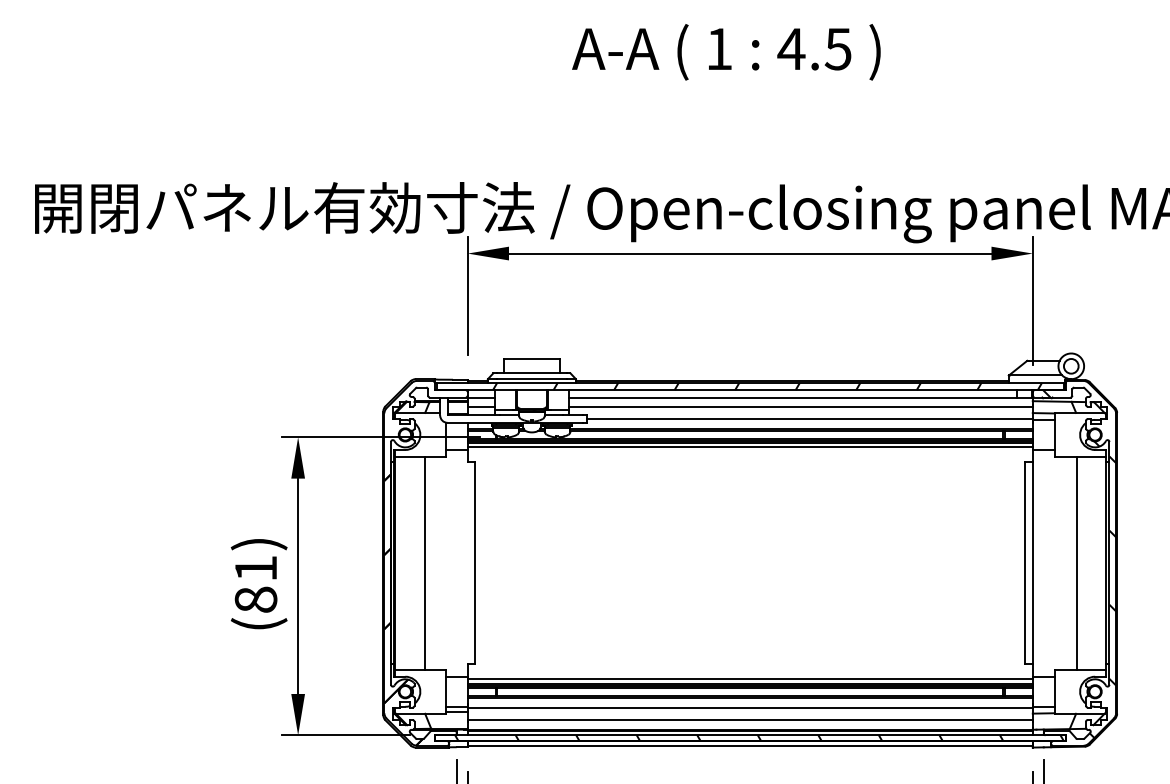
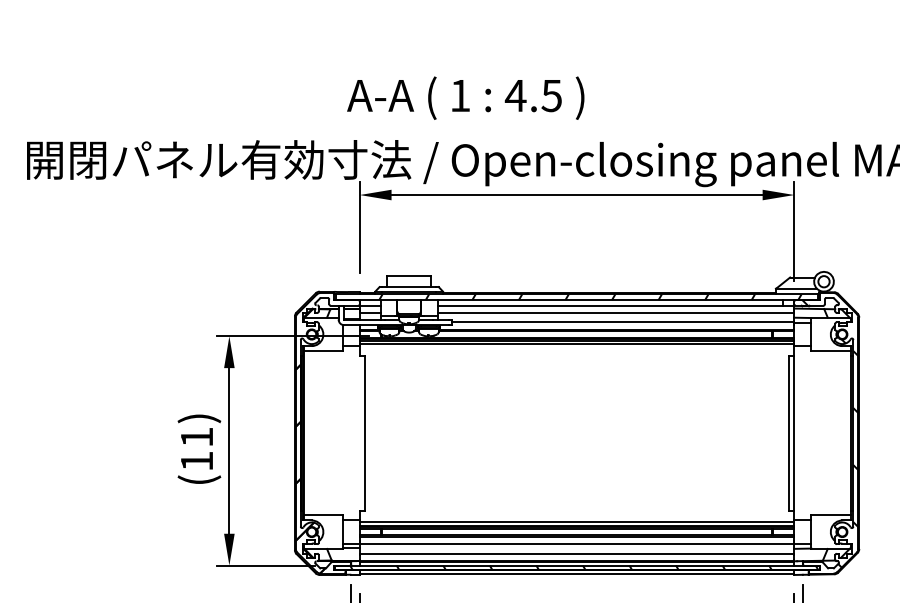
text: (726, 51) -> (465, 97), moved
line: (424, 563) -> (326, 433), removed
line: (1077, 563) -> (828, 433), removed
text: (255, 600) -> (196, 461), (81) -> (11)

